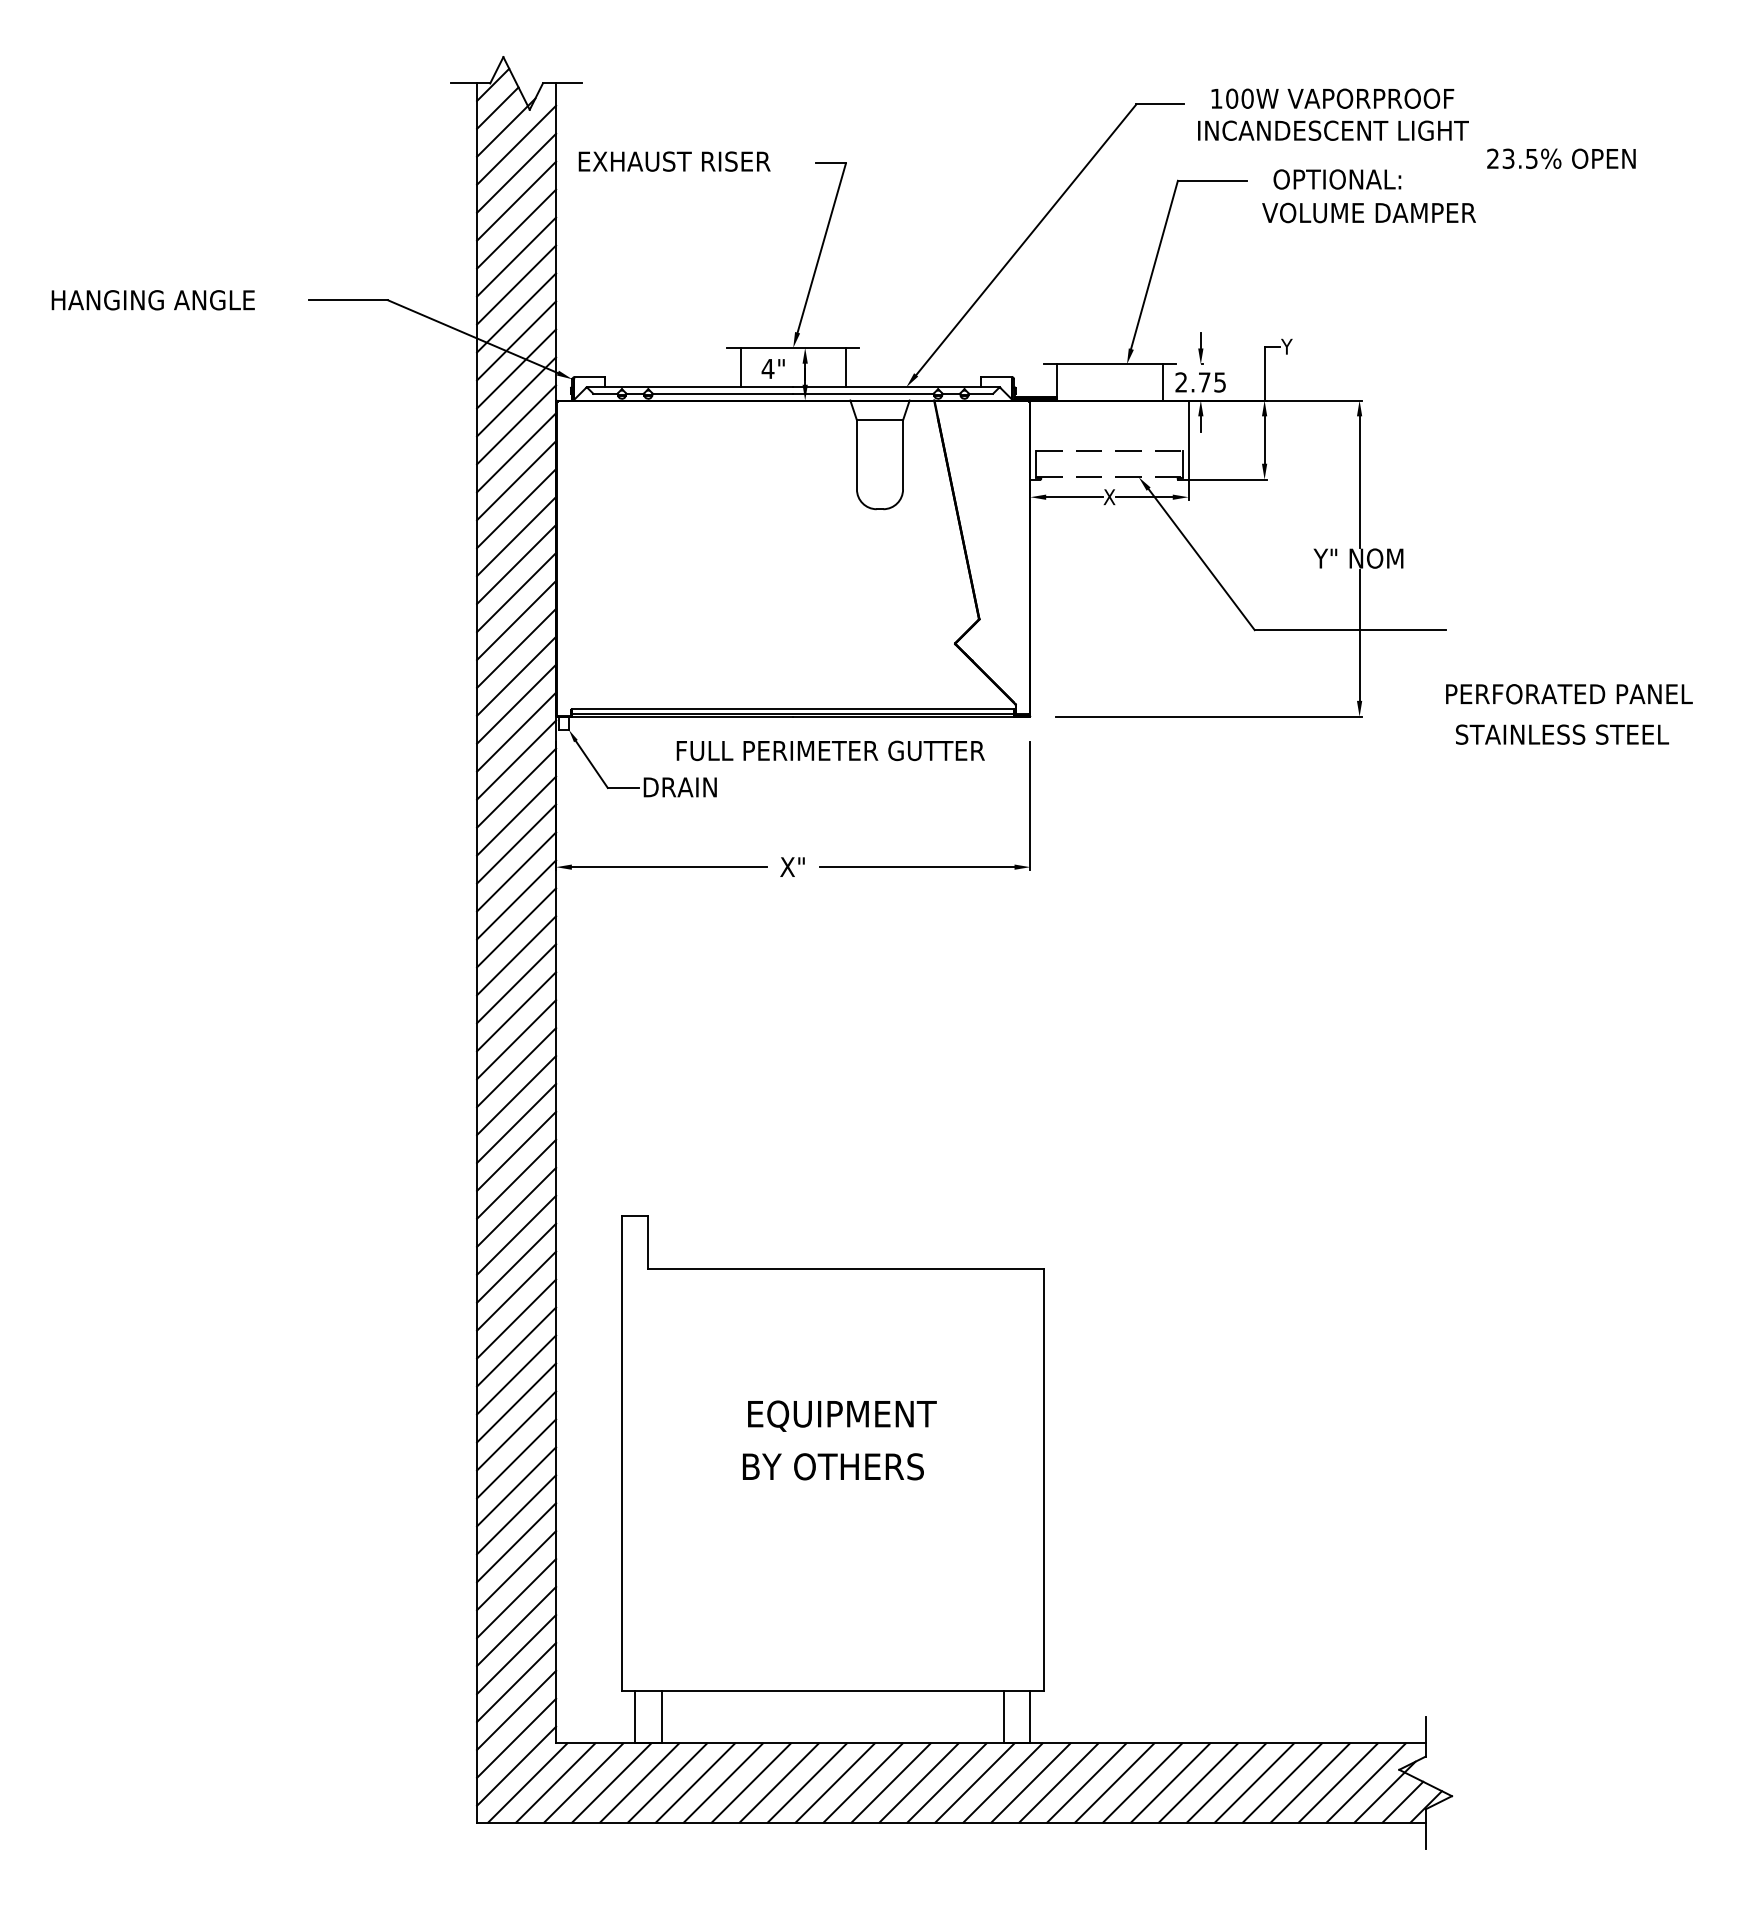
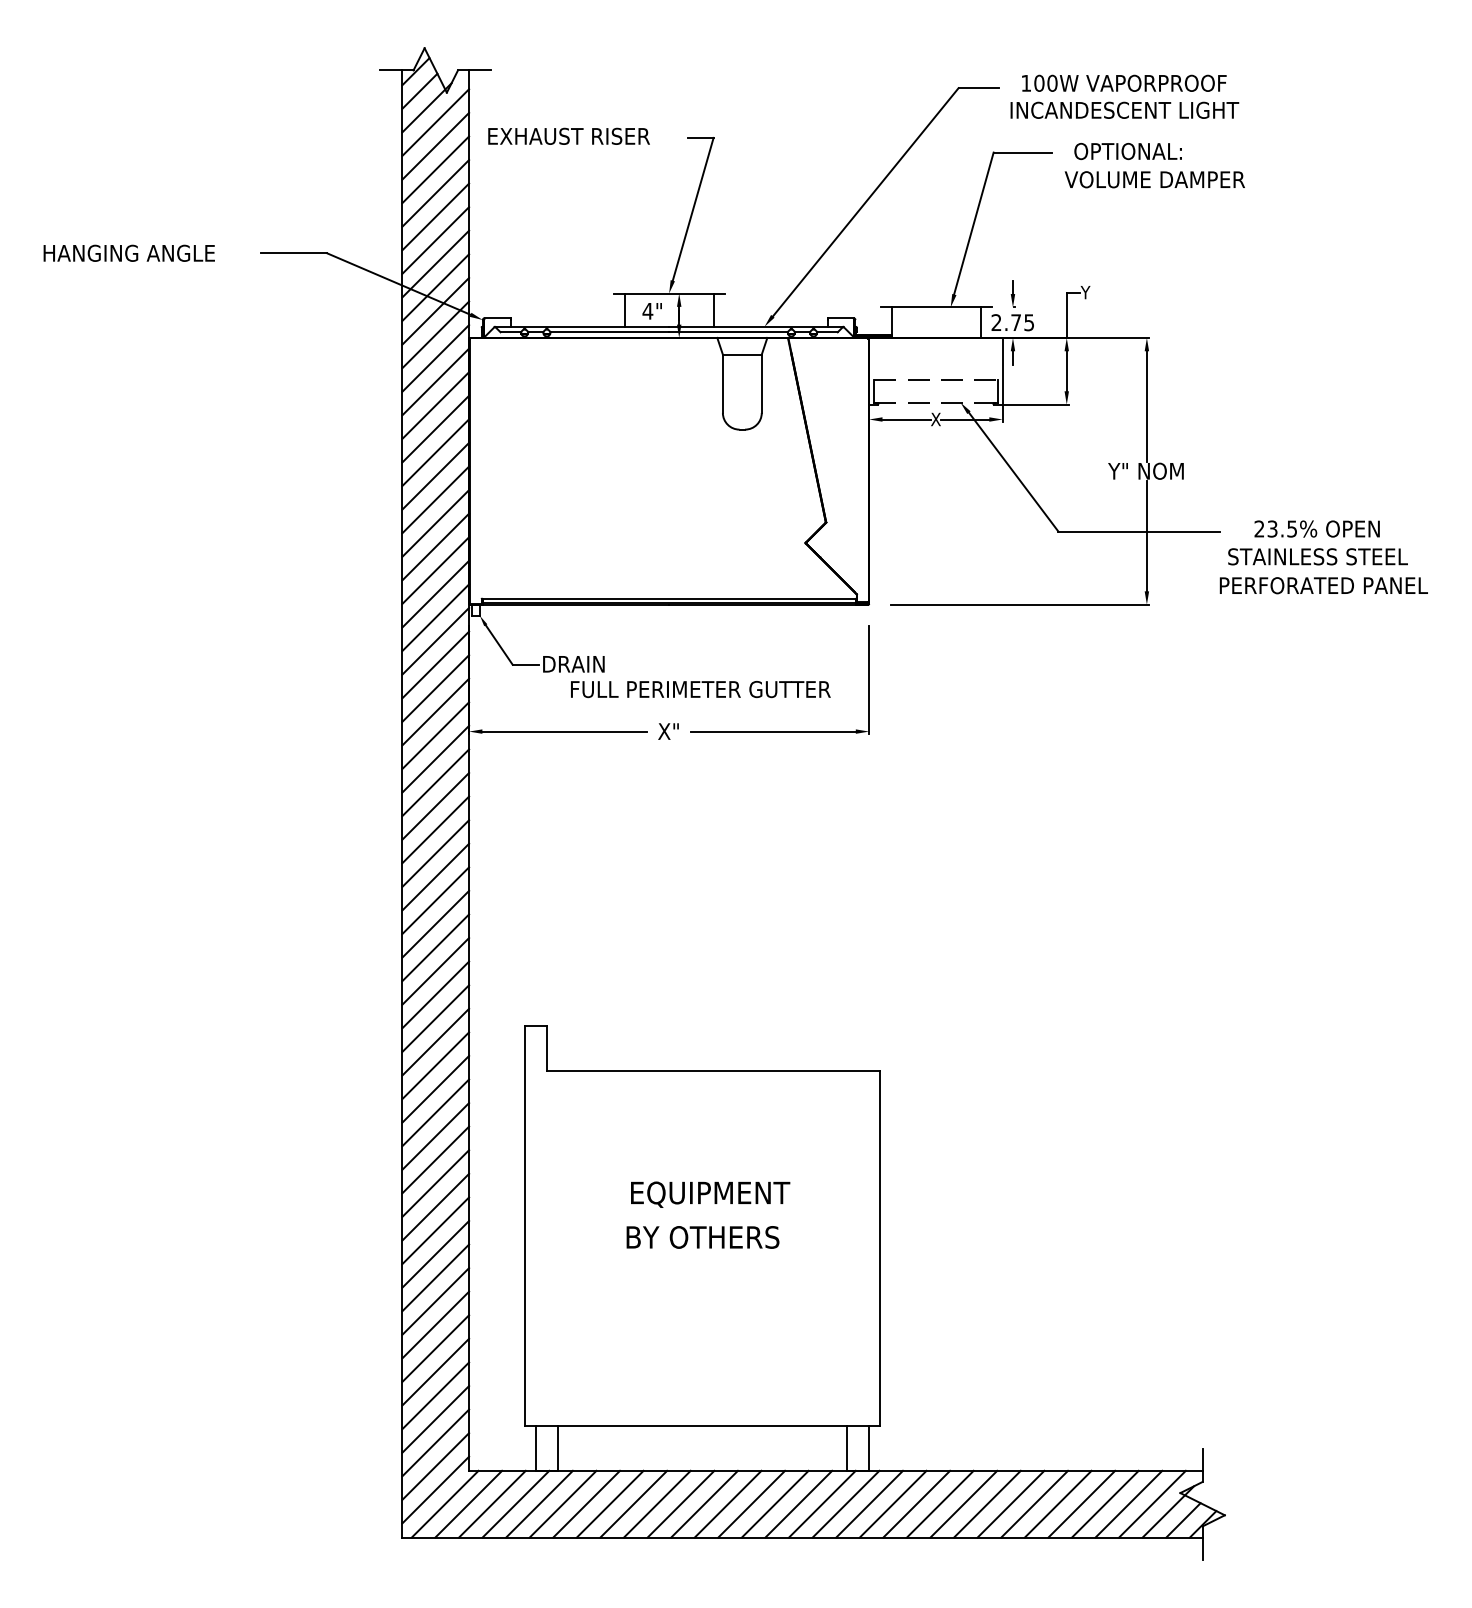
text: (1560, 158) -> (1316, 528), moved
text: (1561, 734) -> (1317, 556), moved
text: (830, 750) -> (700, 689), moved

